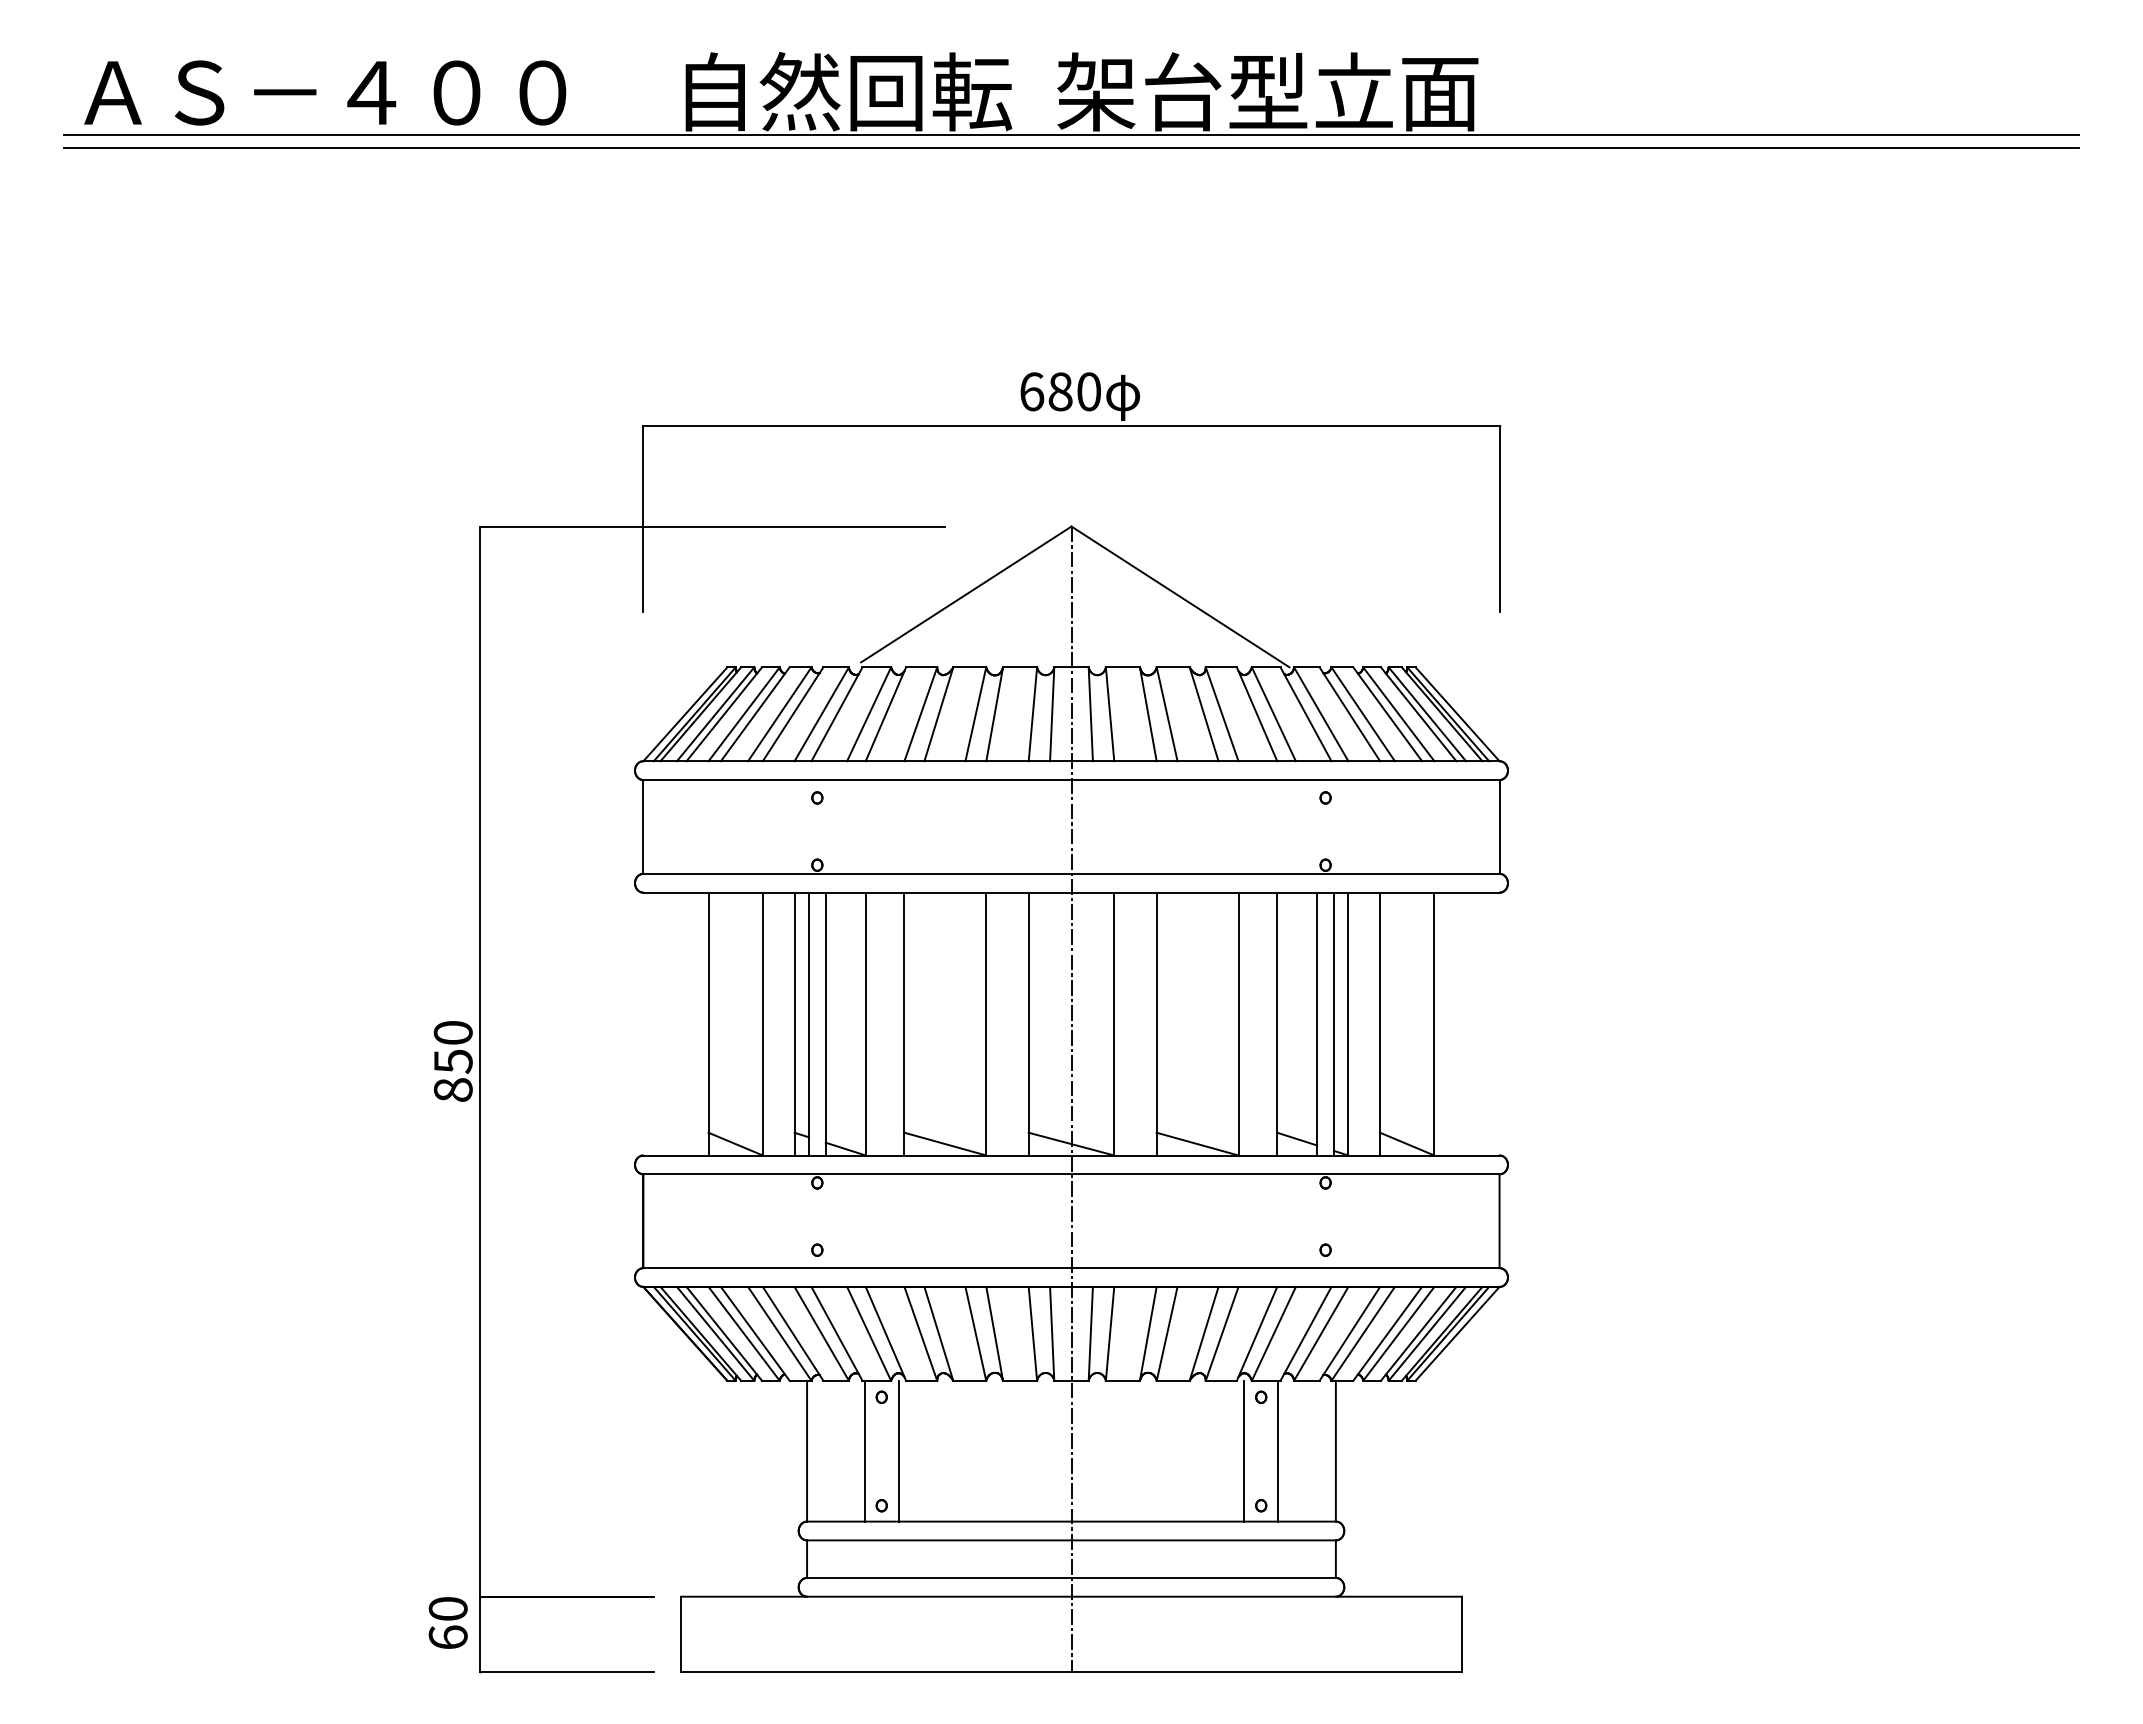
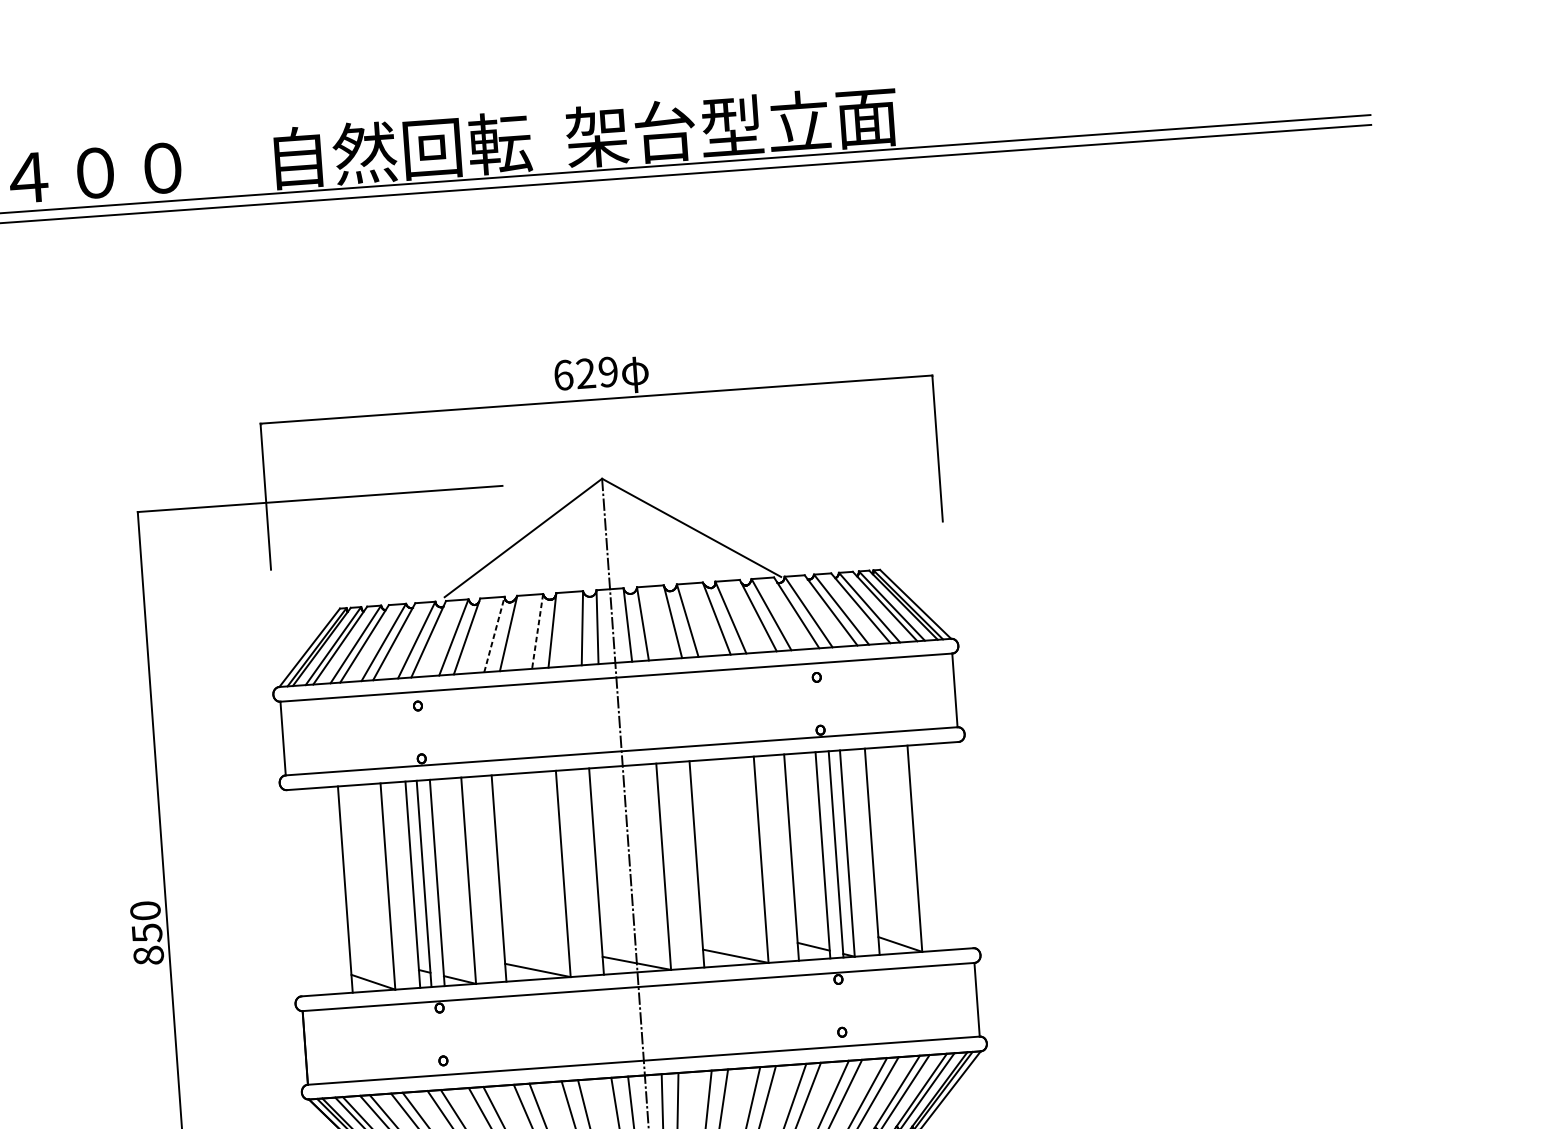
text: (1074, 391) -> (596, 372), 680 -> 629
line: (920, 714) -> (494, 634), solid -> dashed
line: (975, 714) -> (537, 631), solid -> dashed

